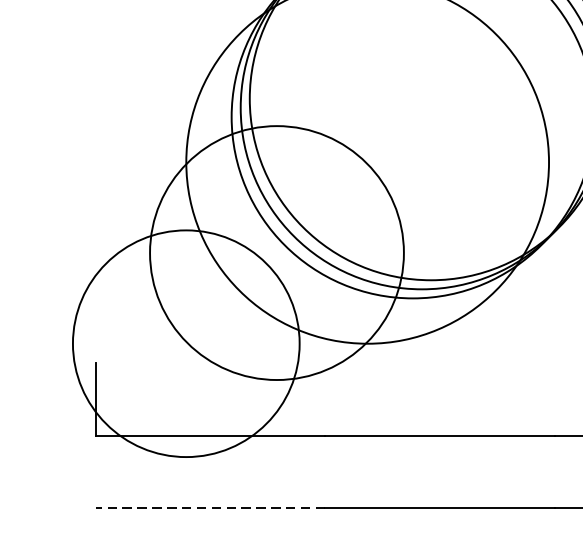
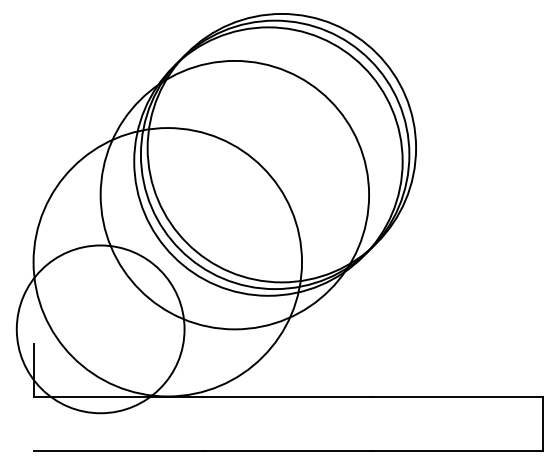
circle: (276, 253) -> (167, 262), size x1.43
line: (210, 508) -> (118, 451), dashed -> solid

